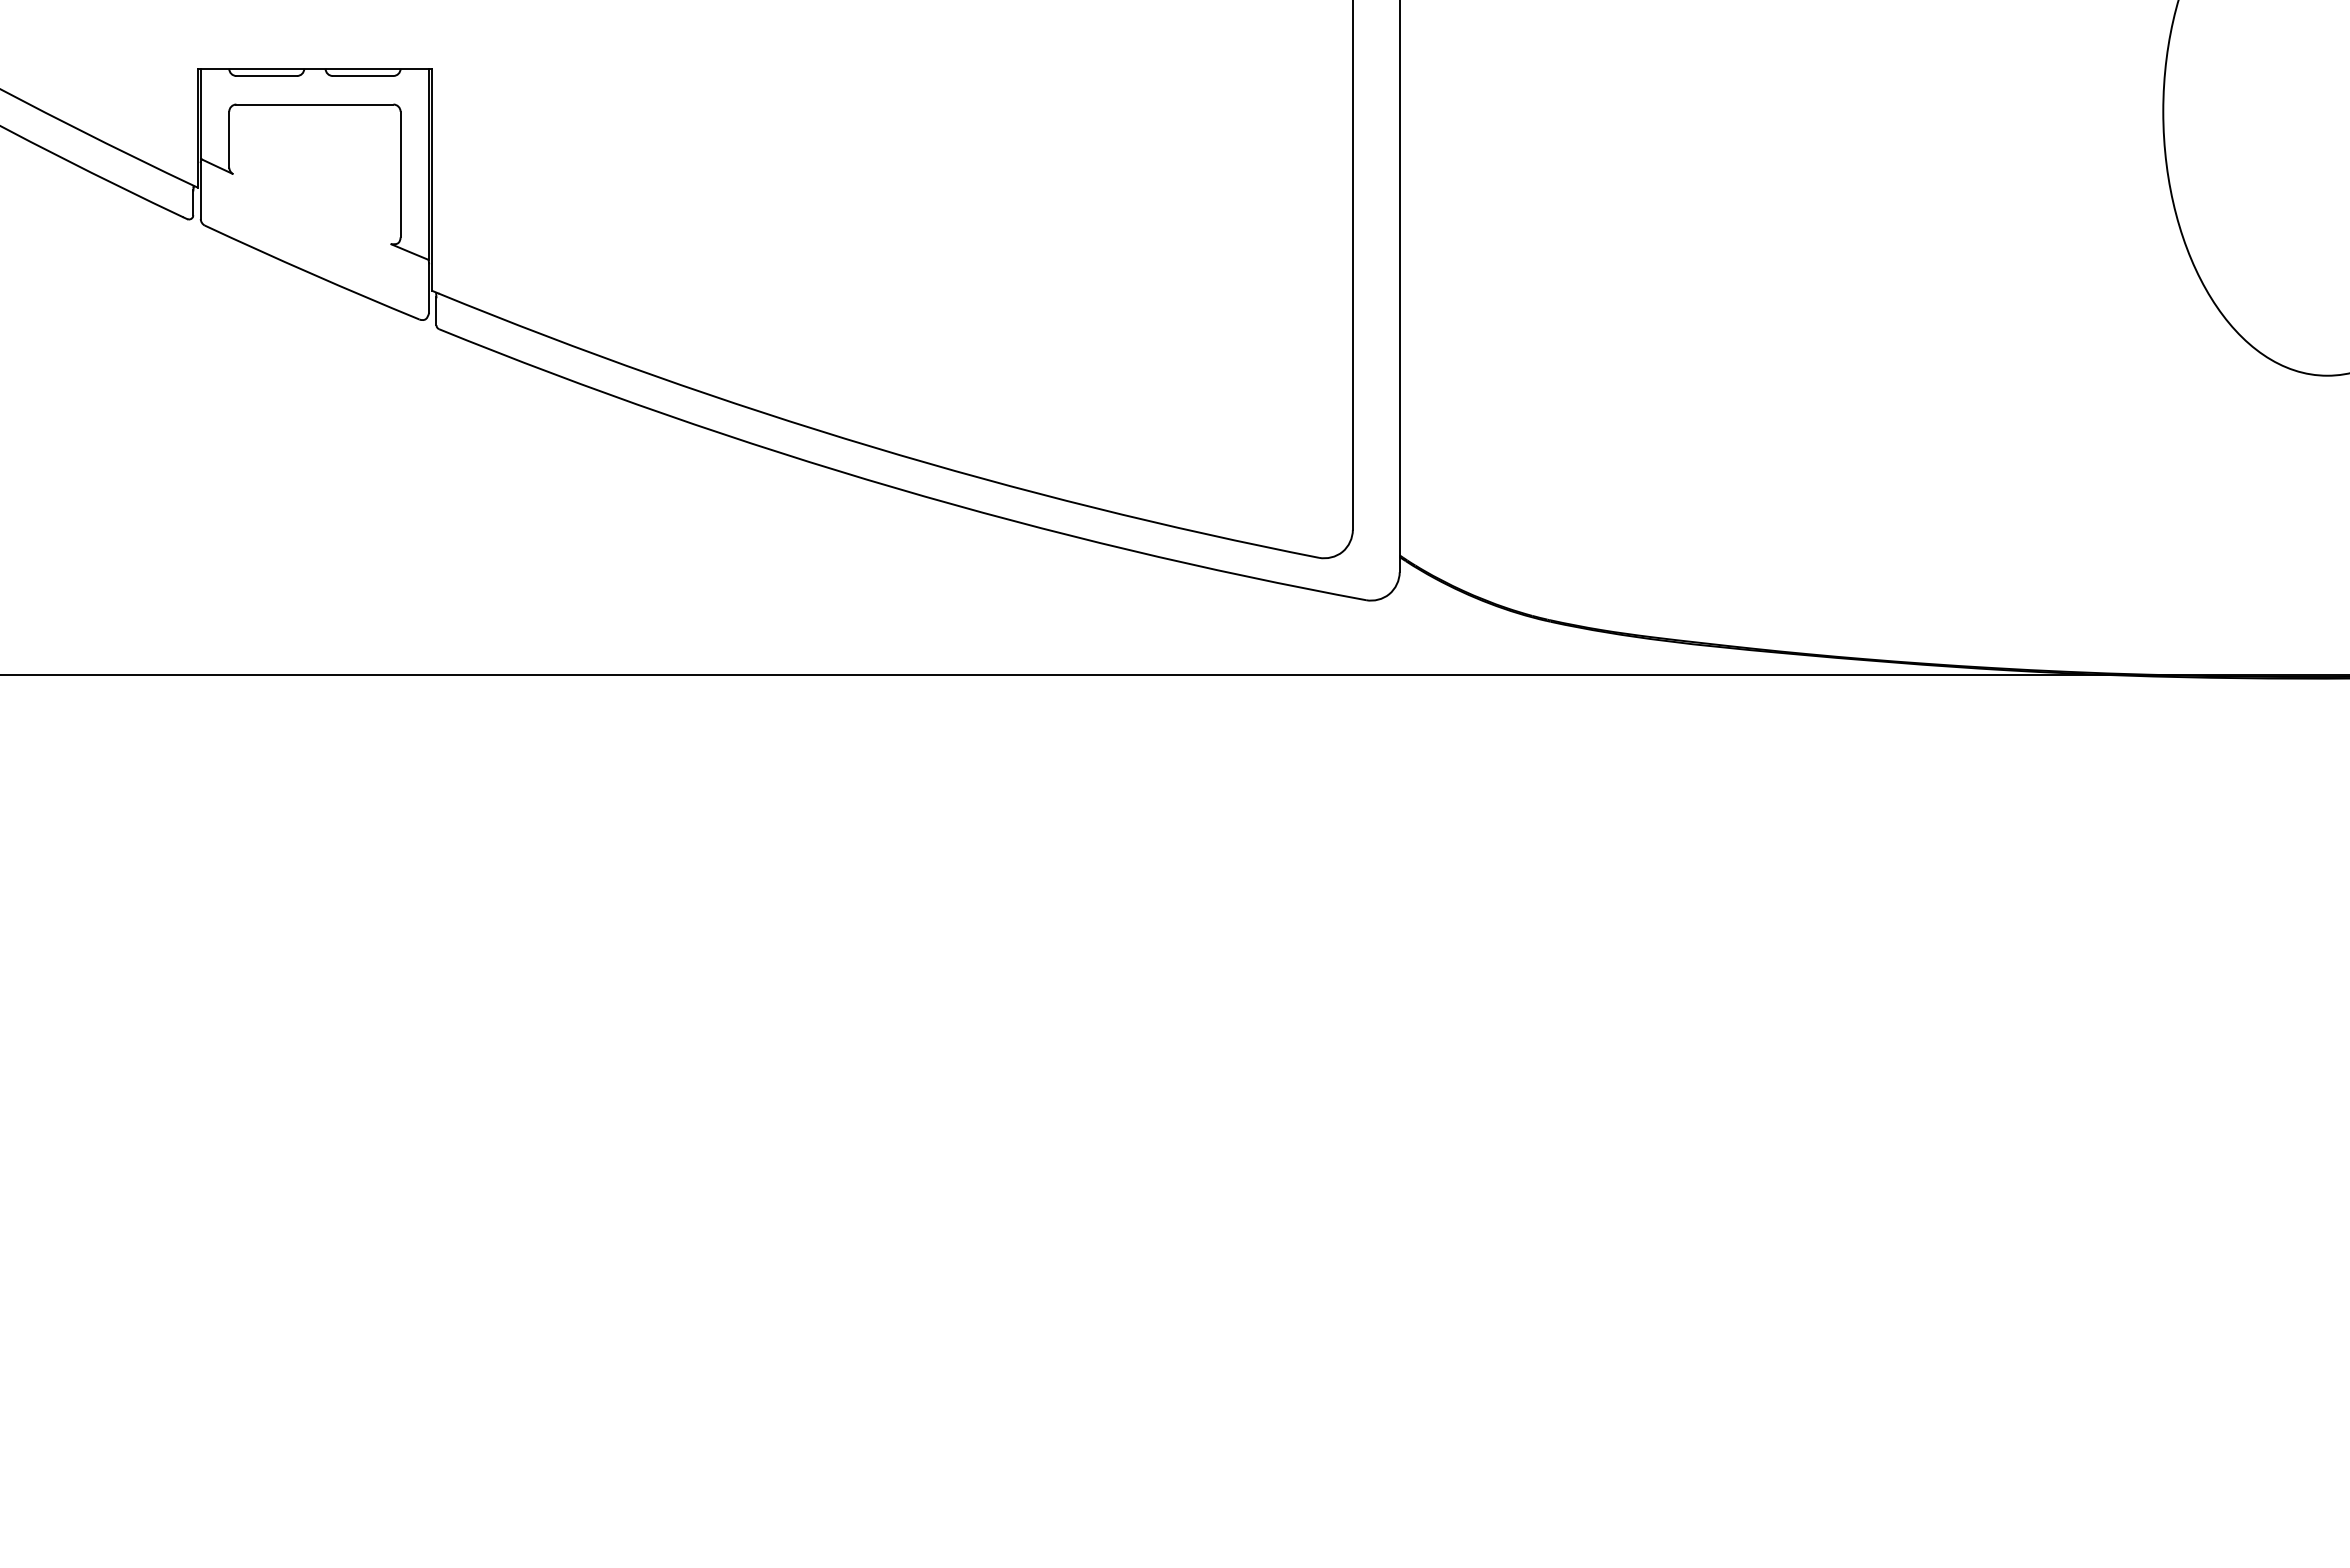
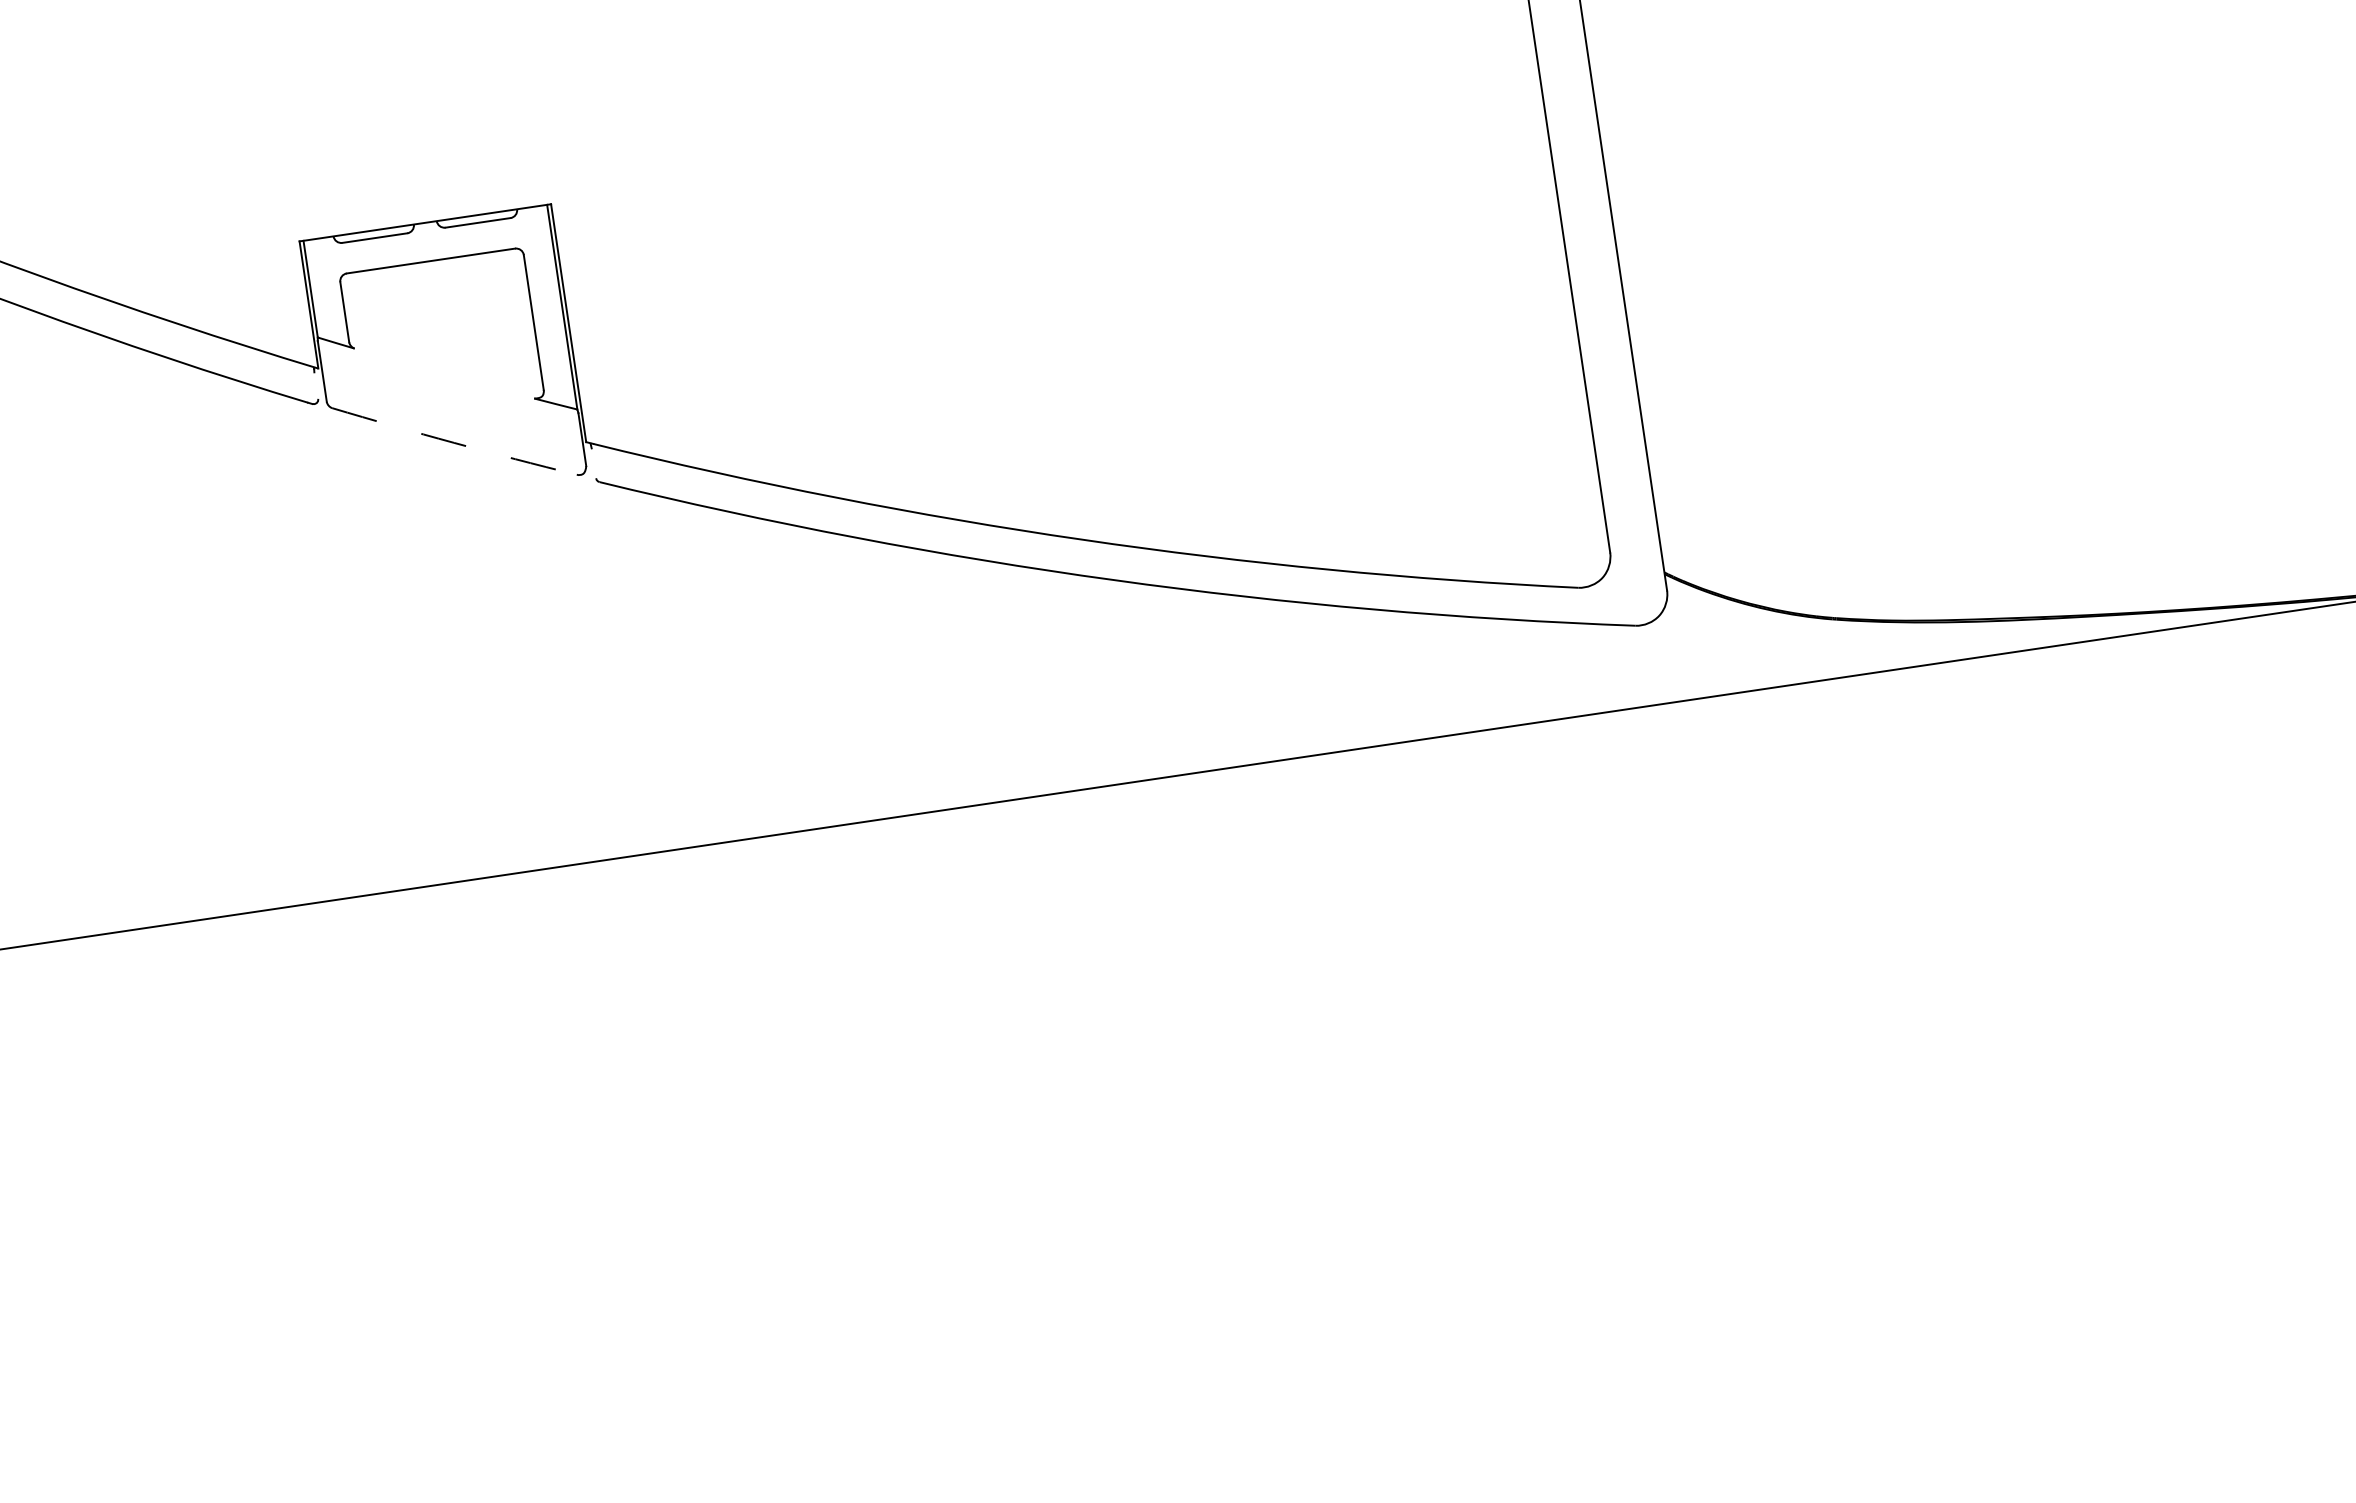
line: (193, 202) -> (316, 385), removed
arc: (311, 273) -> (454, 442), solid -> dashed
line: (436, 311) -> (593, 463), removed

